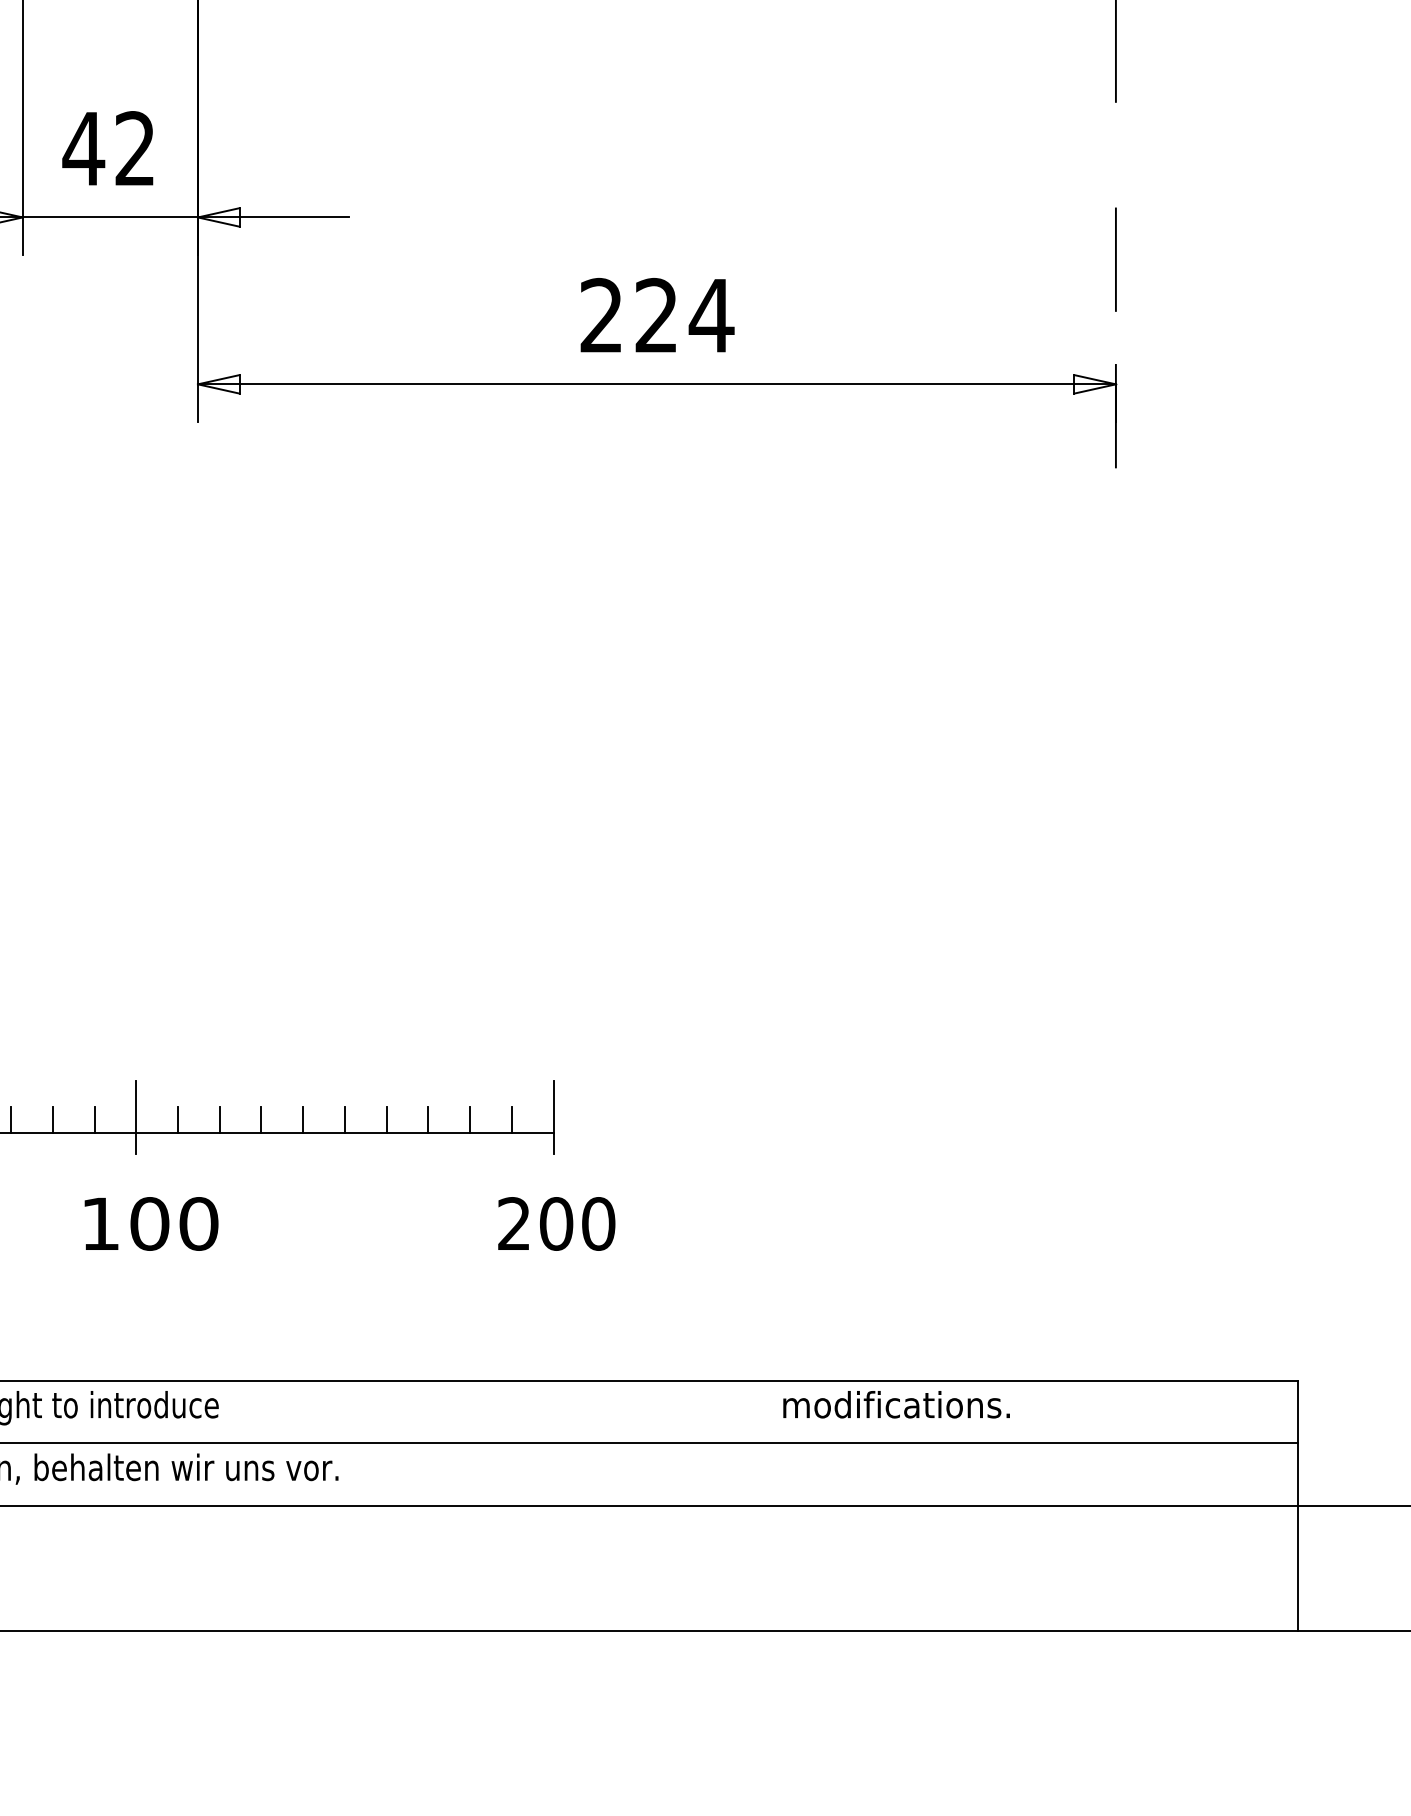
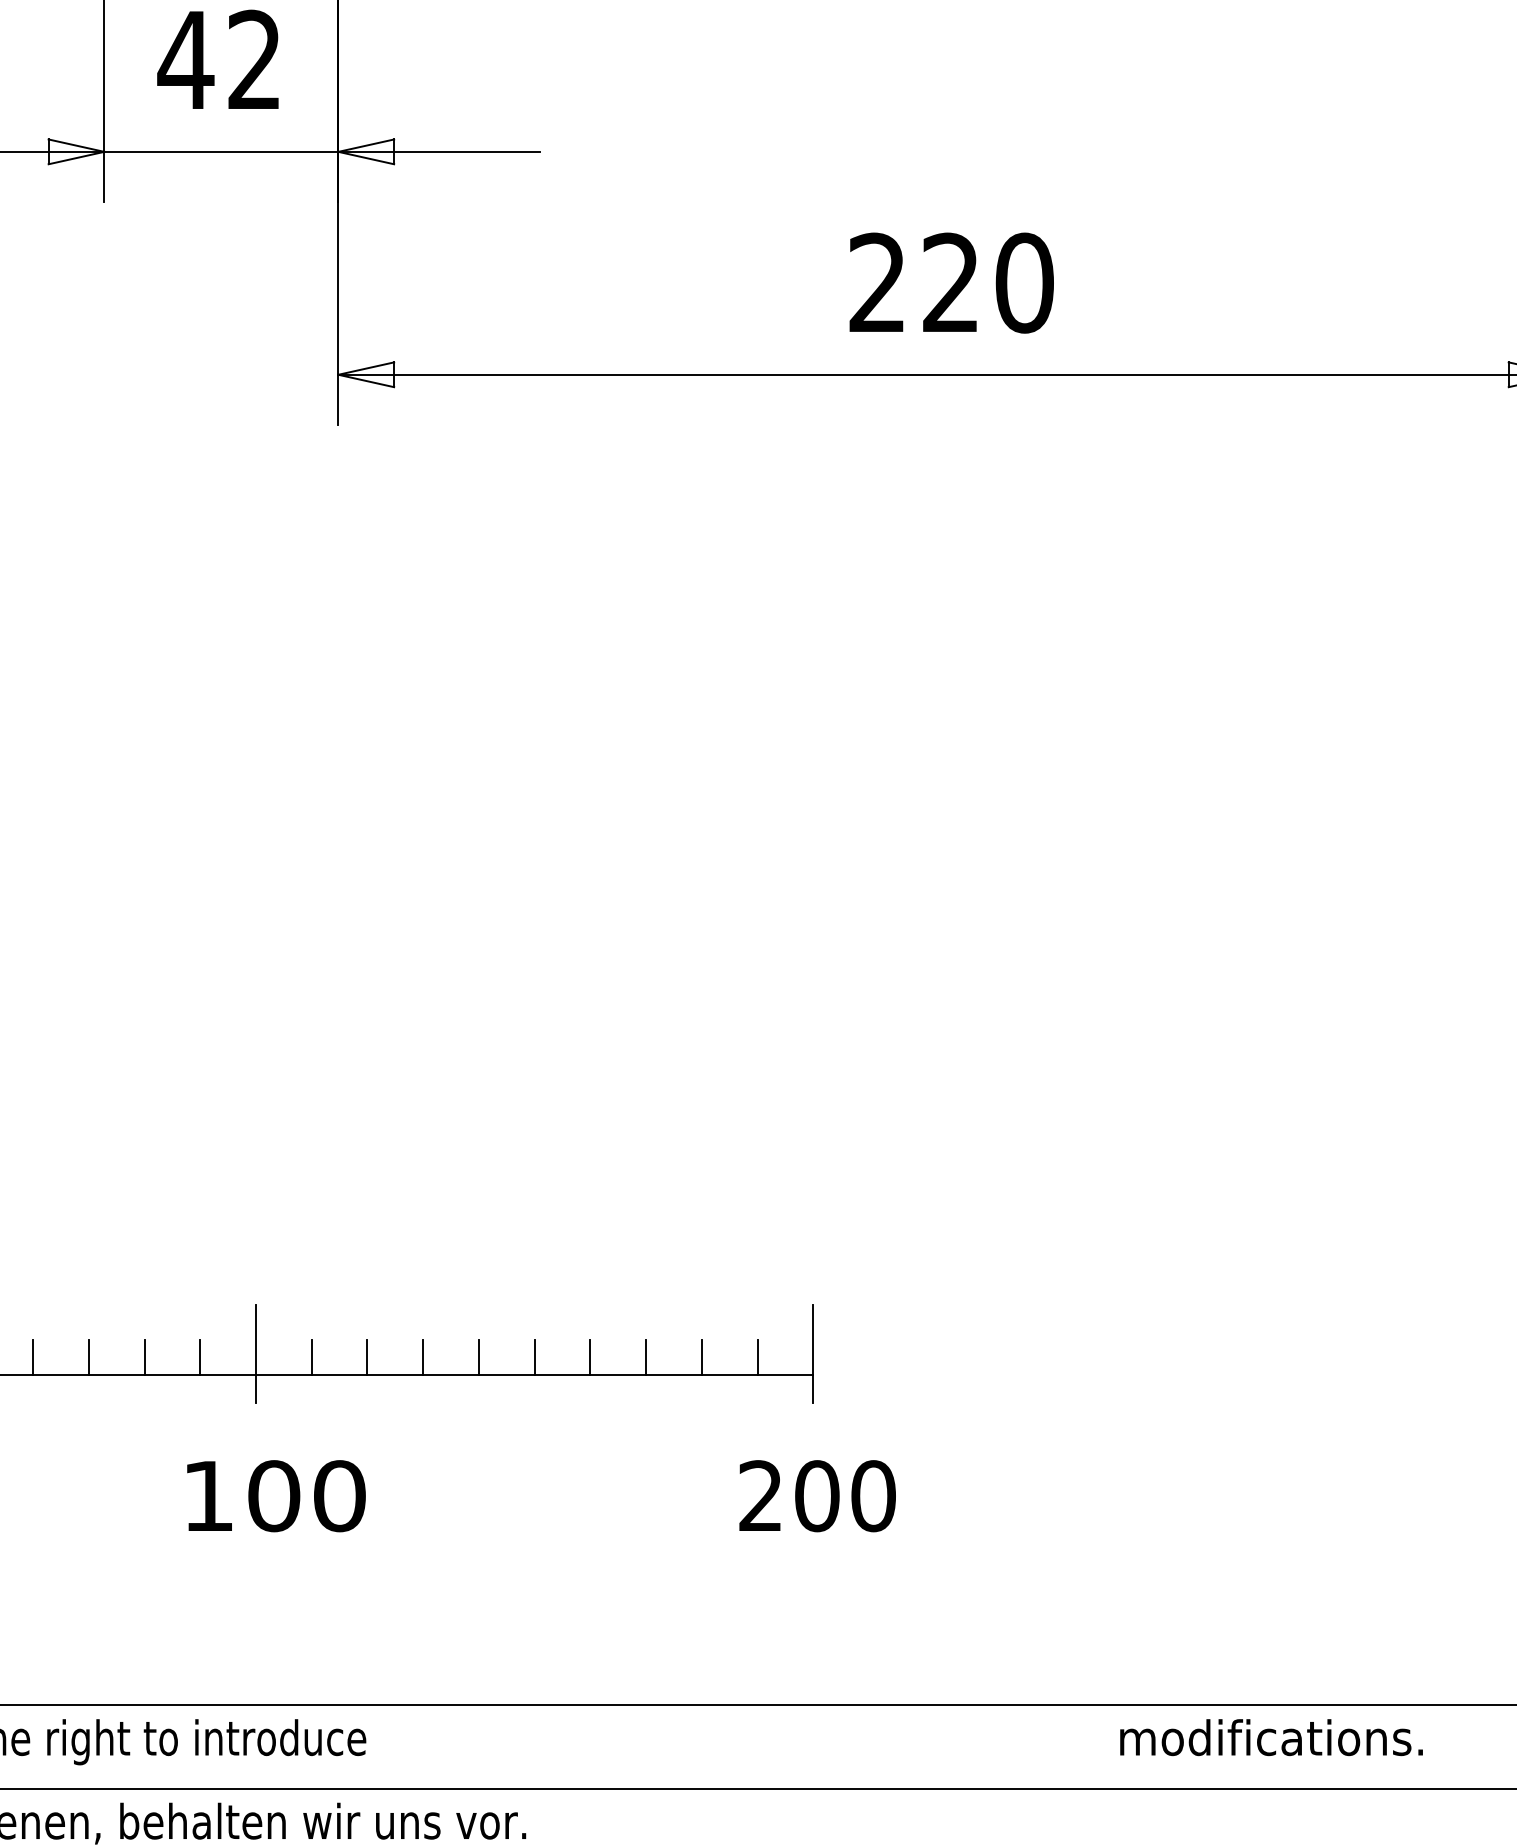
text: (711, 315) -> (1024, 282), 224 -> 220

